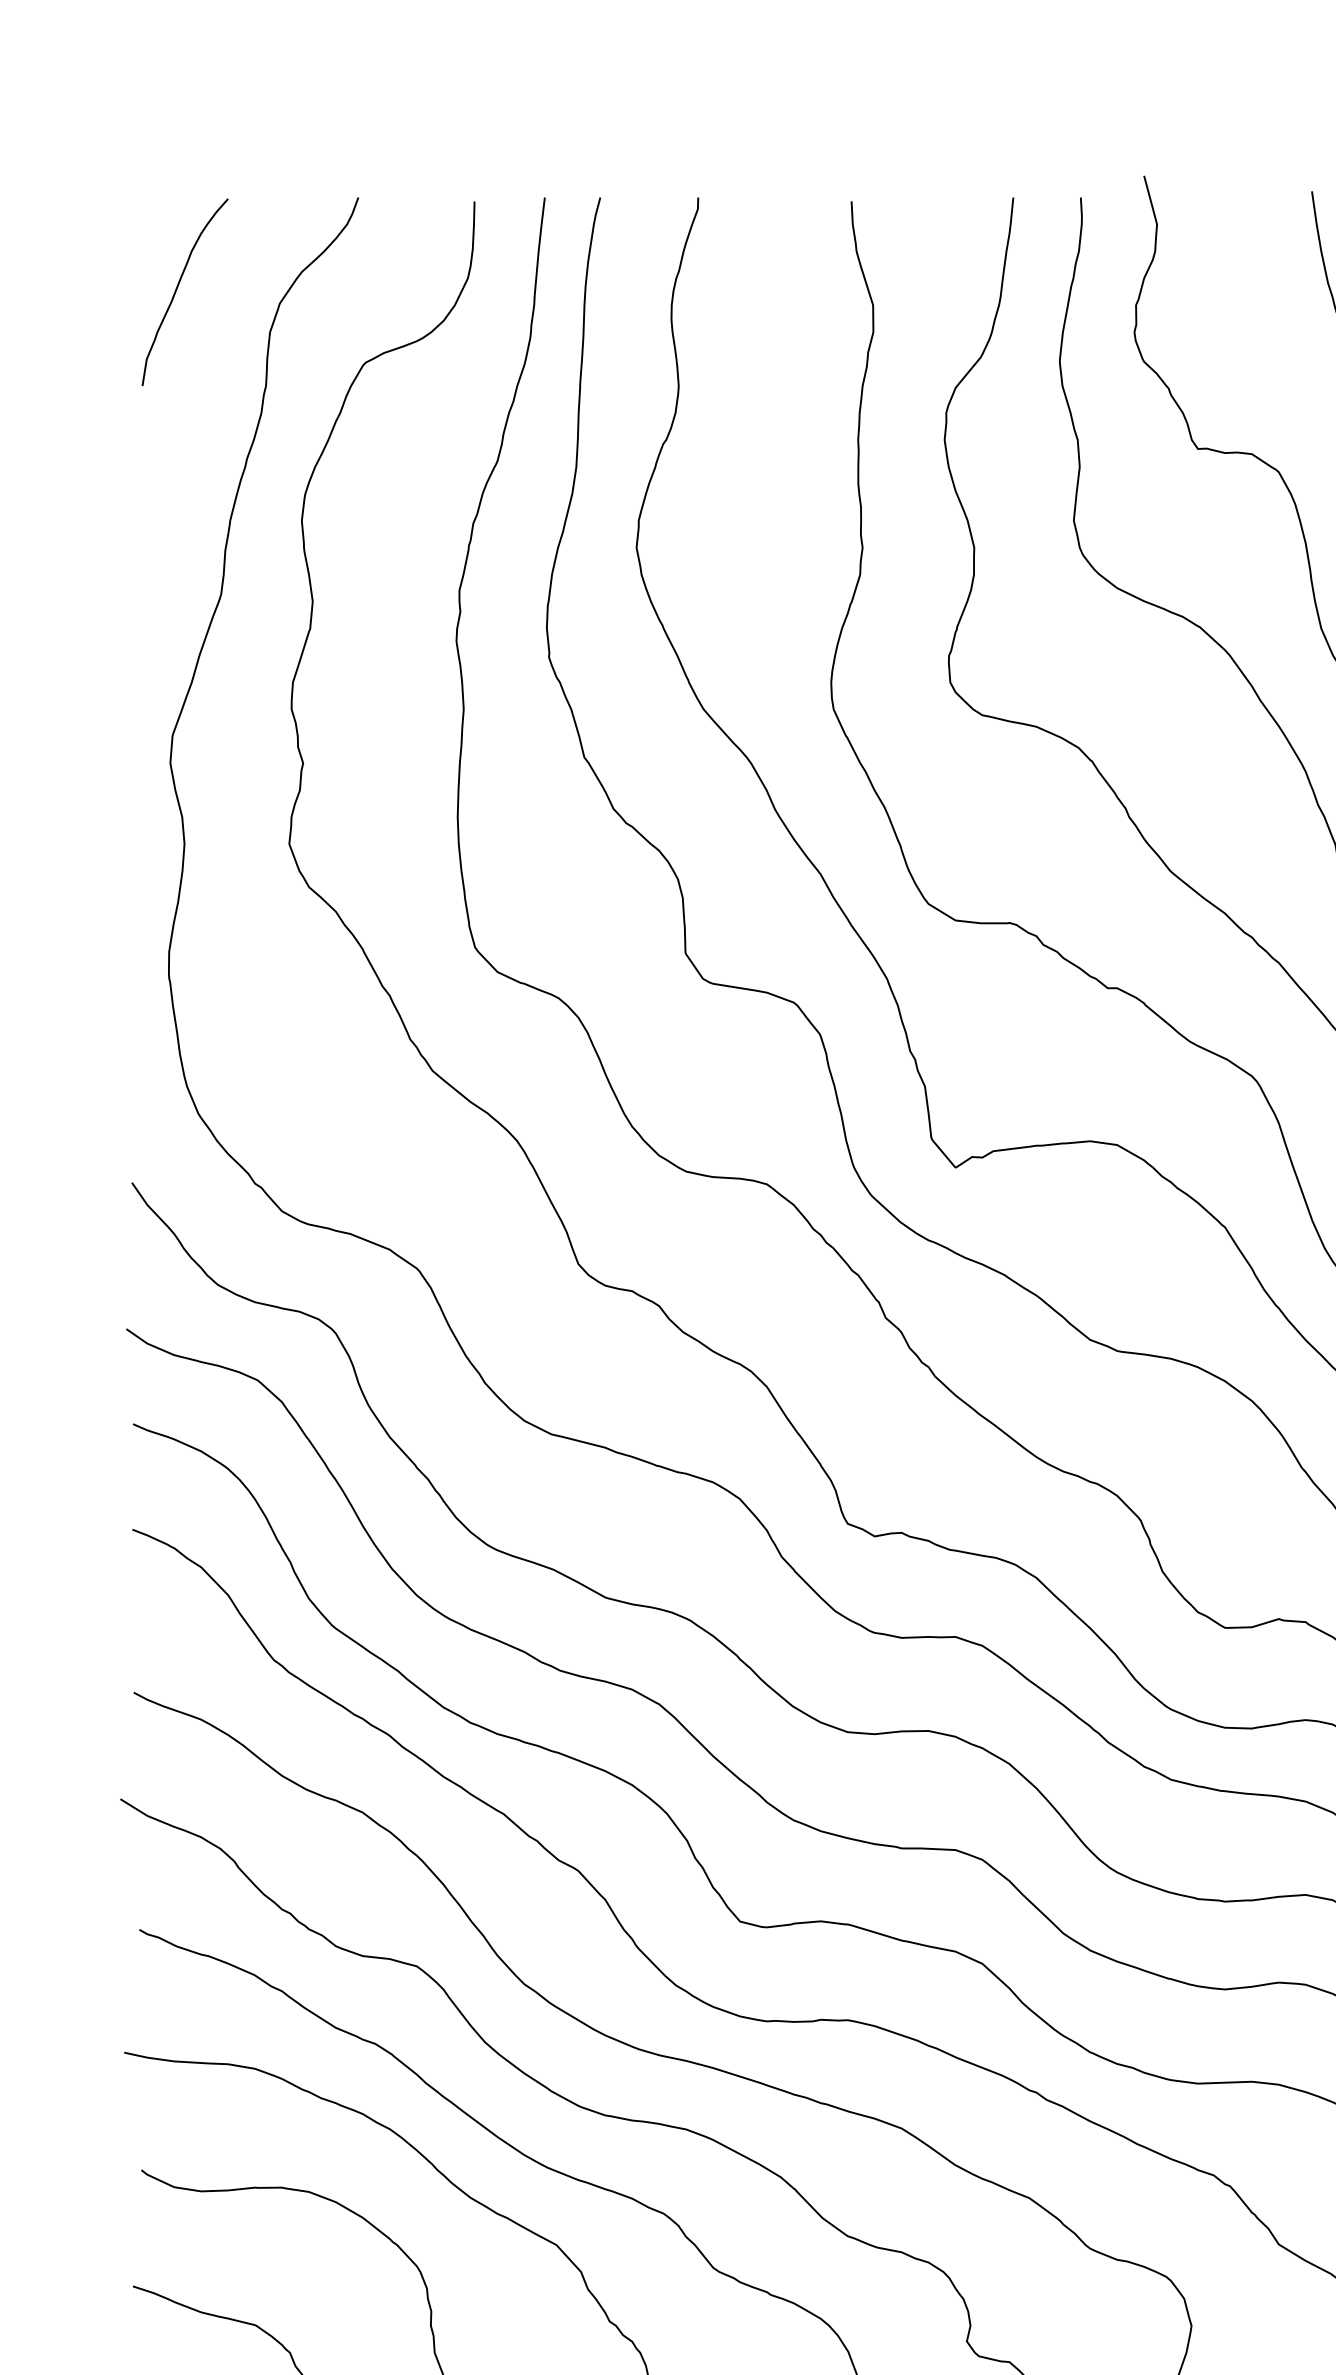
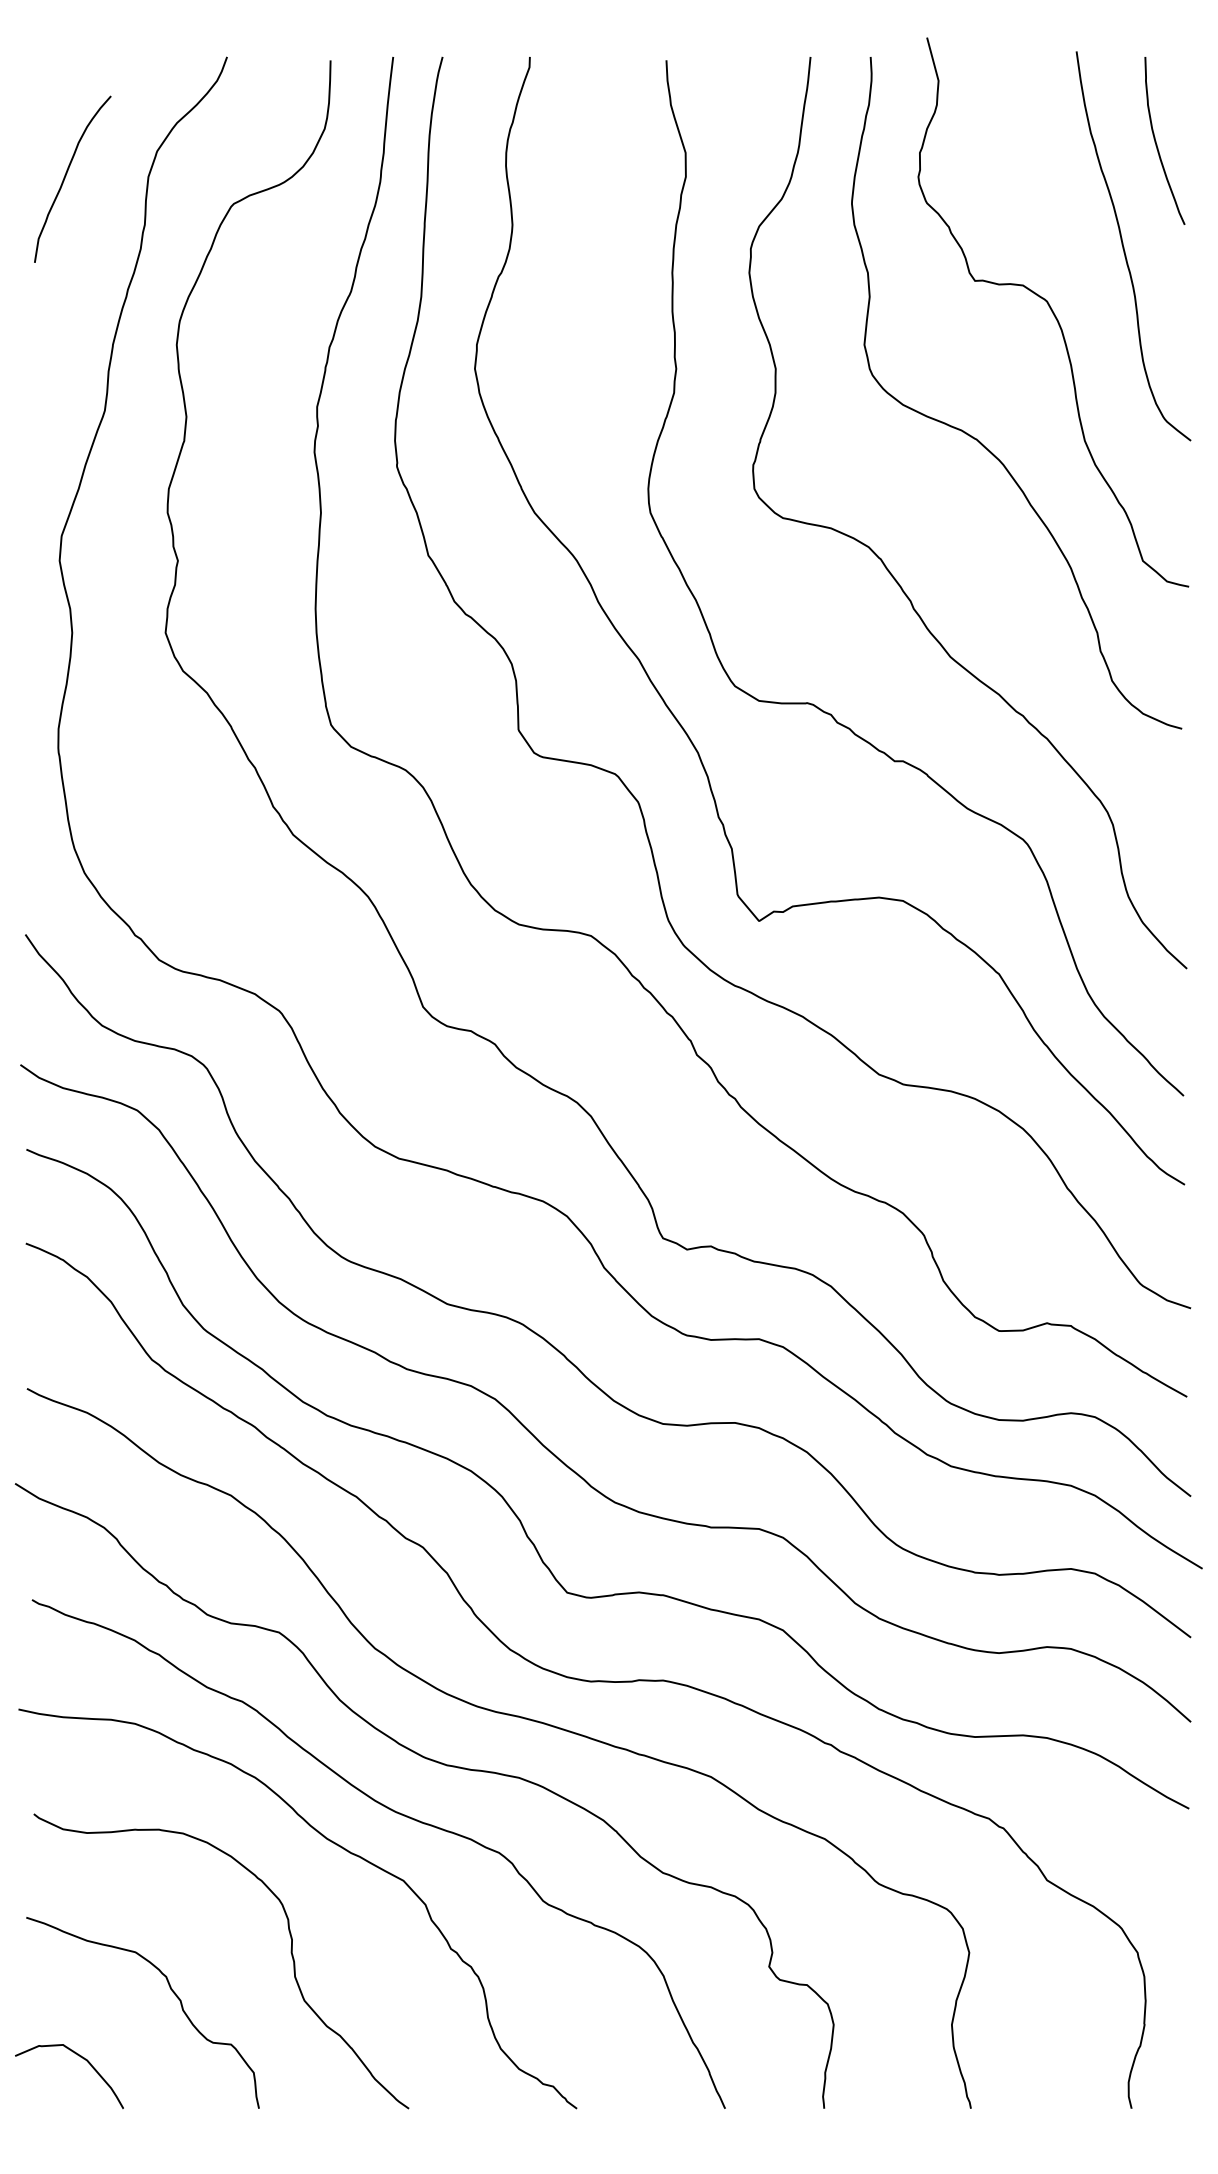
curve: (178, 289) -> (66, 176), moved

